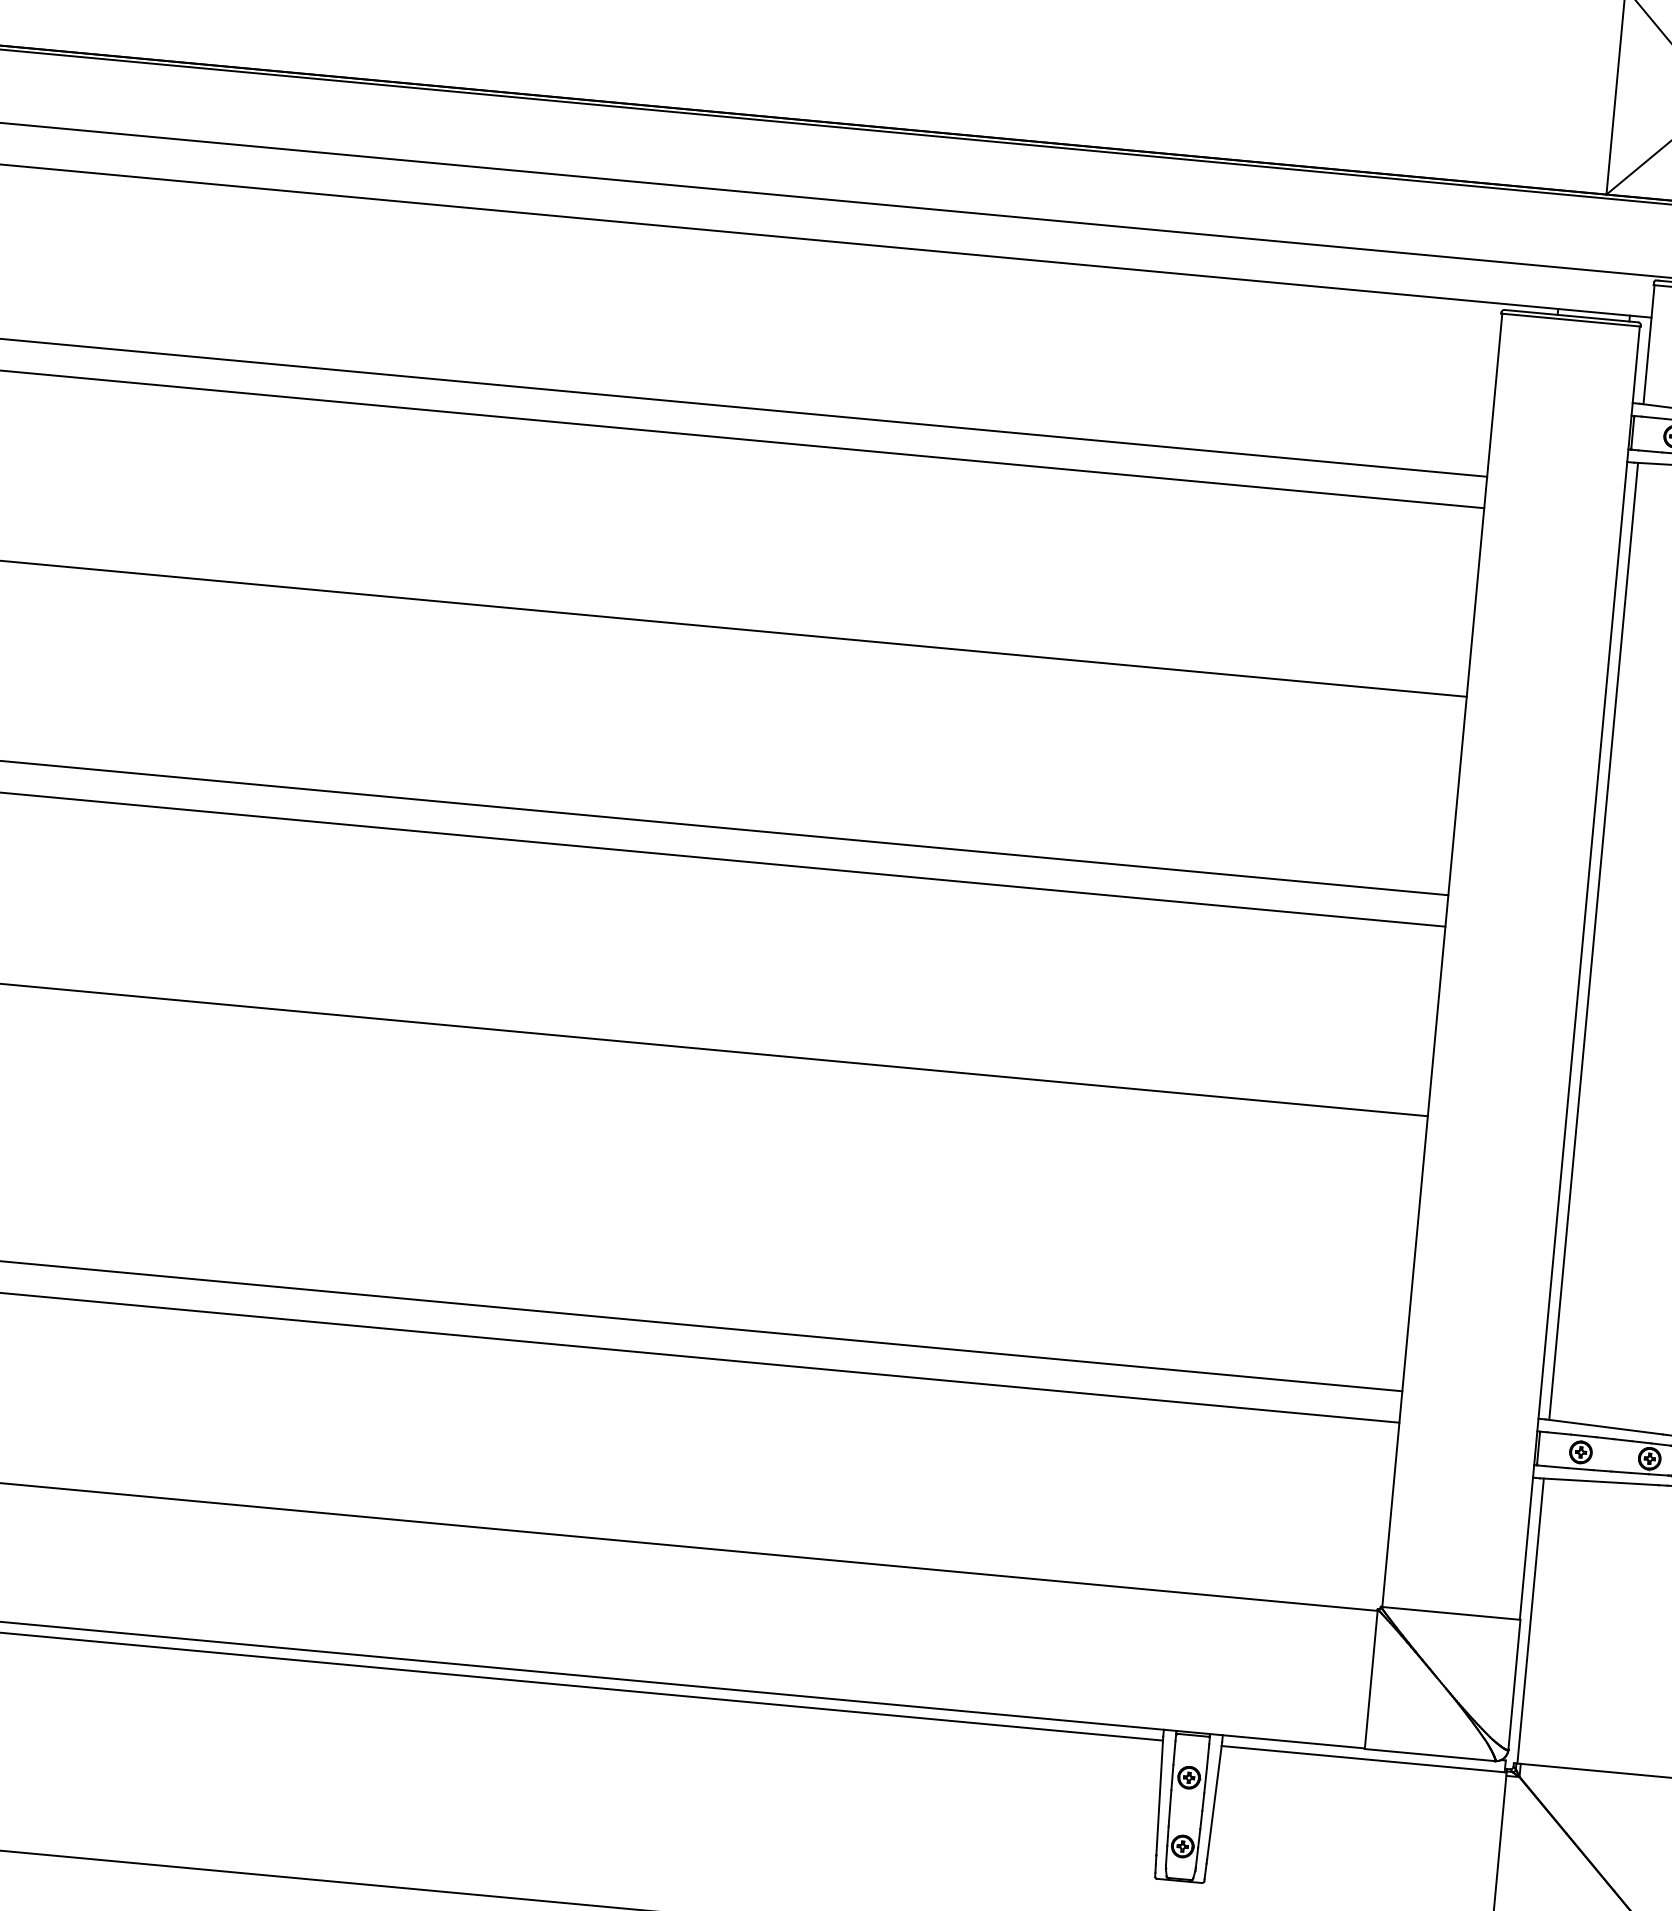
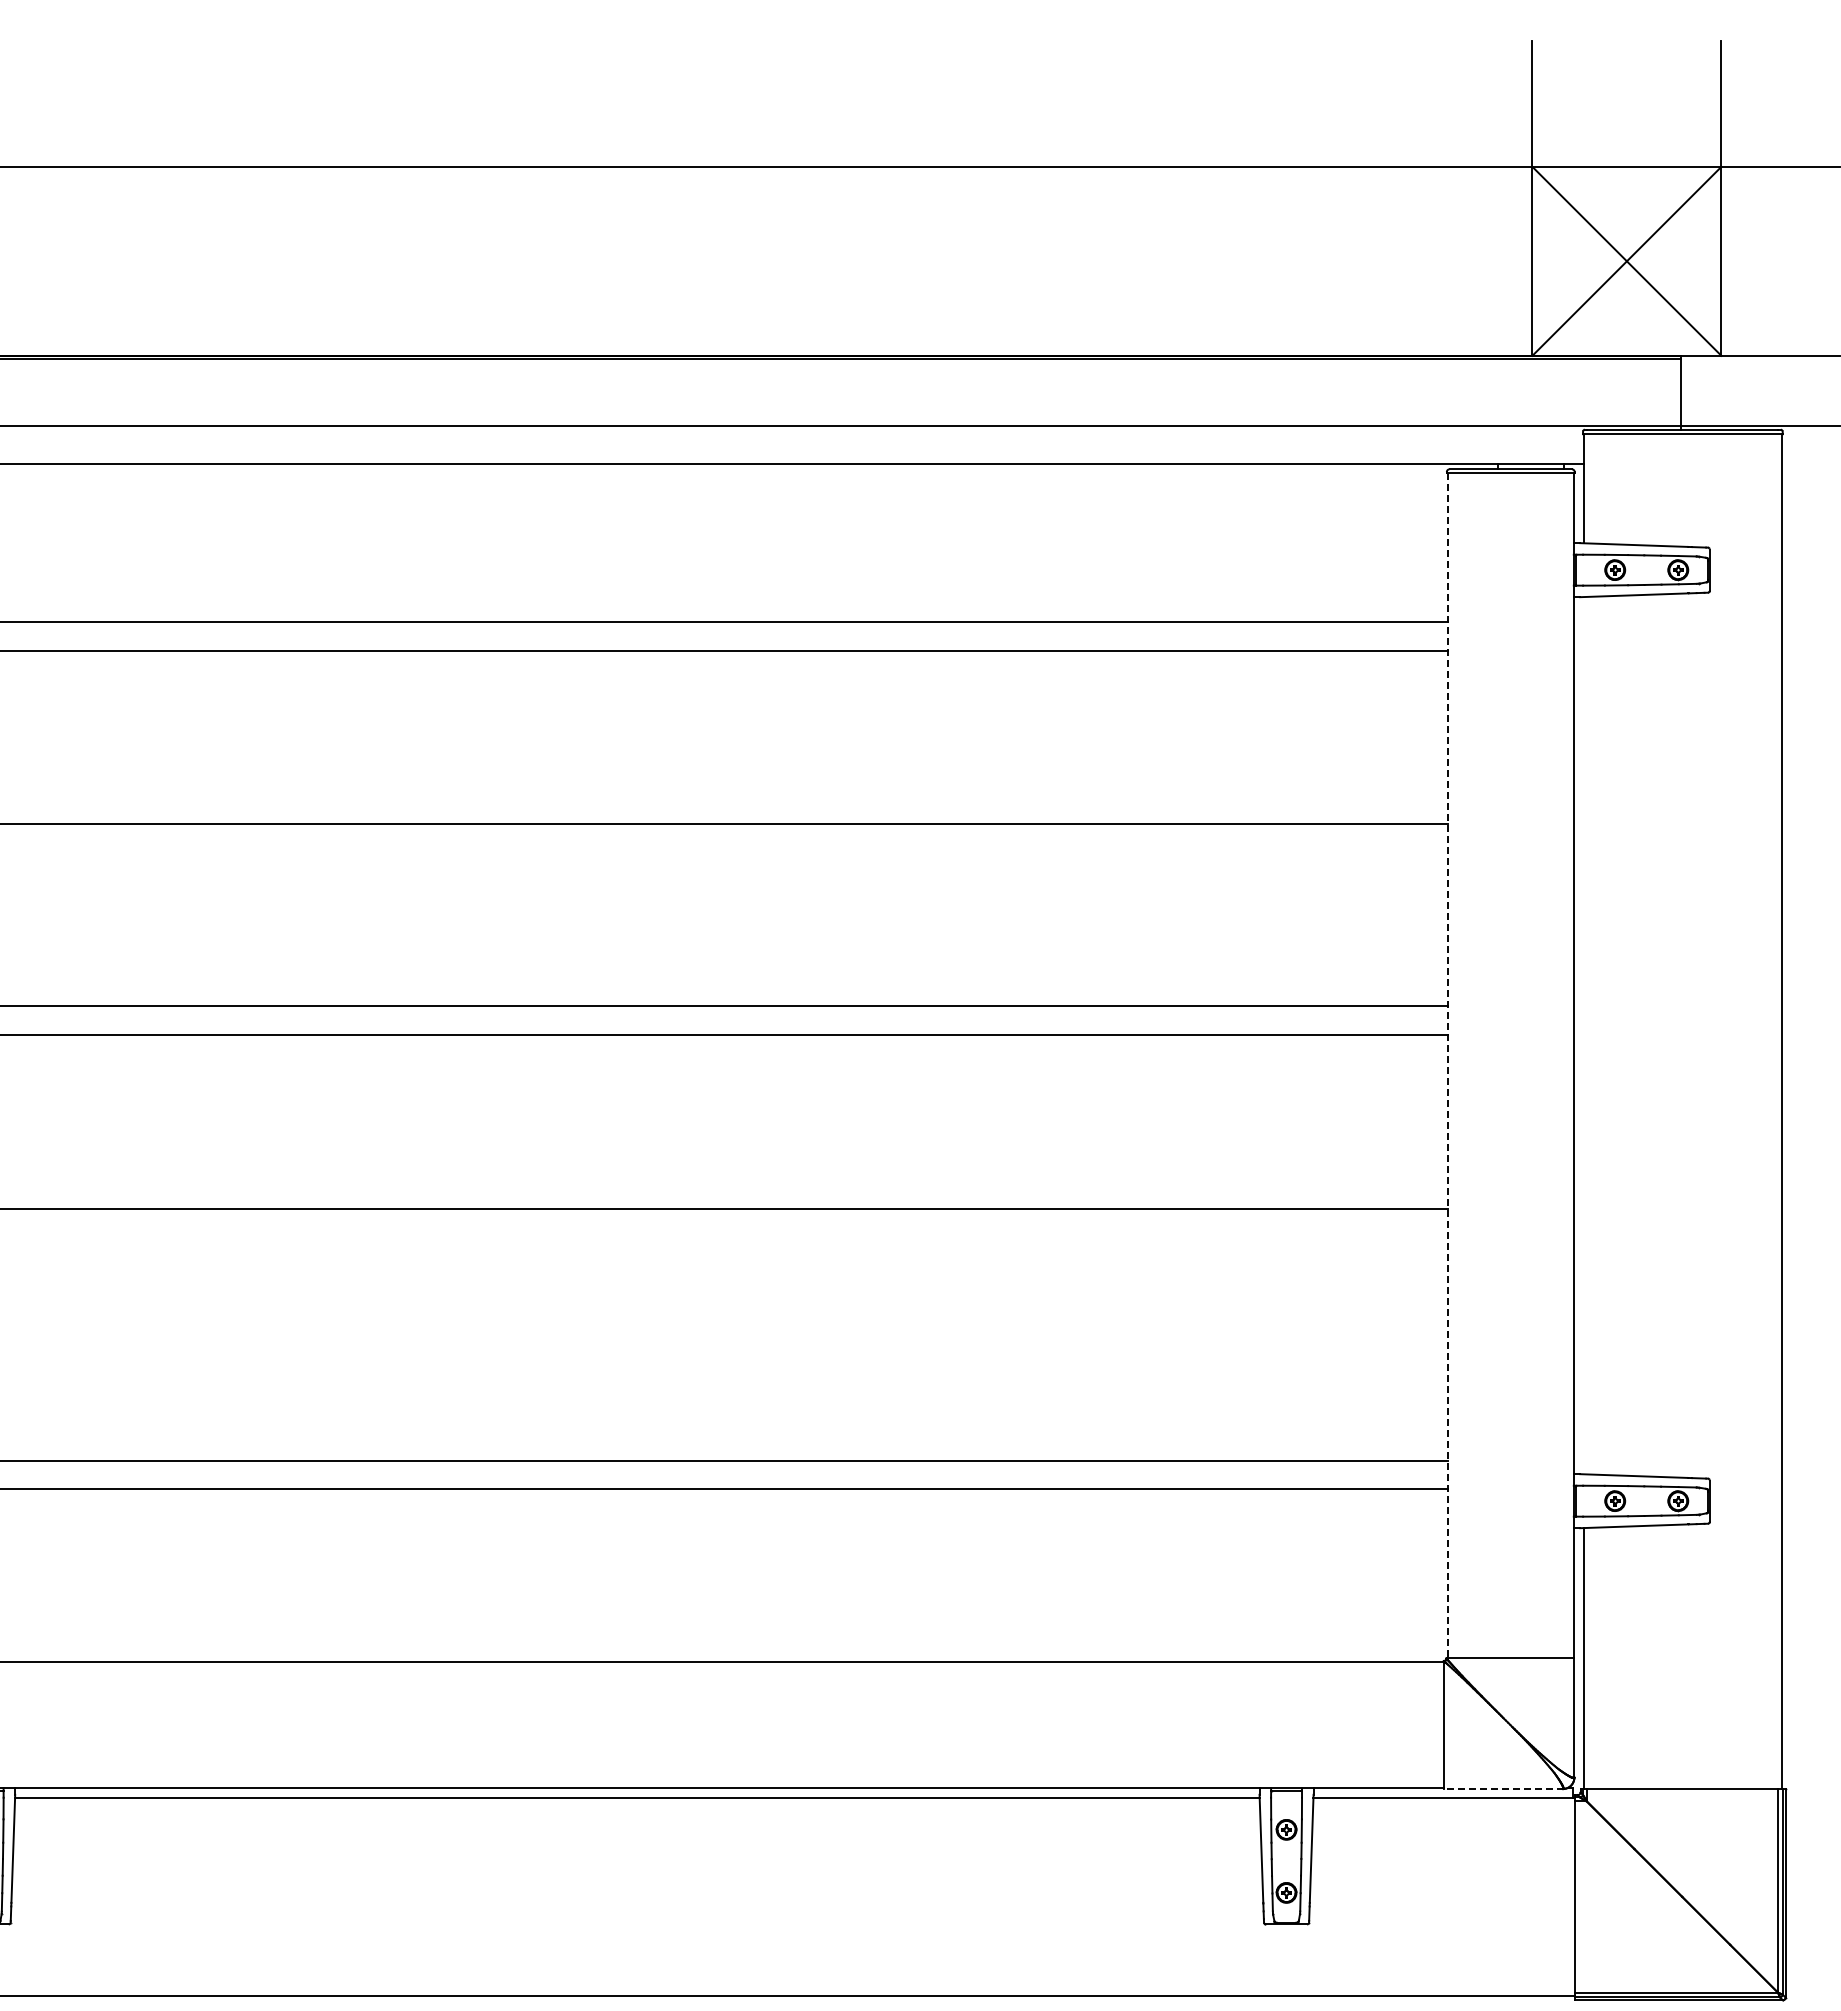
line: (1593, 941) -> (1583, 1035), removed
line: (1442, 960) -> (1447, 1065), solid -> dashed
line: (1429, 1754) -> (1503, 1788), solid -> dashed

